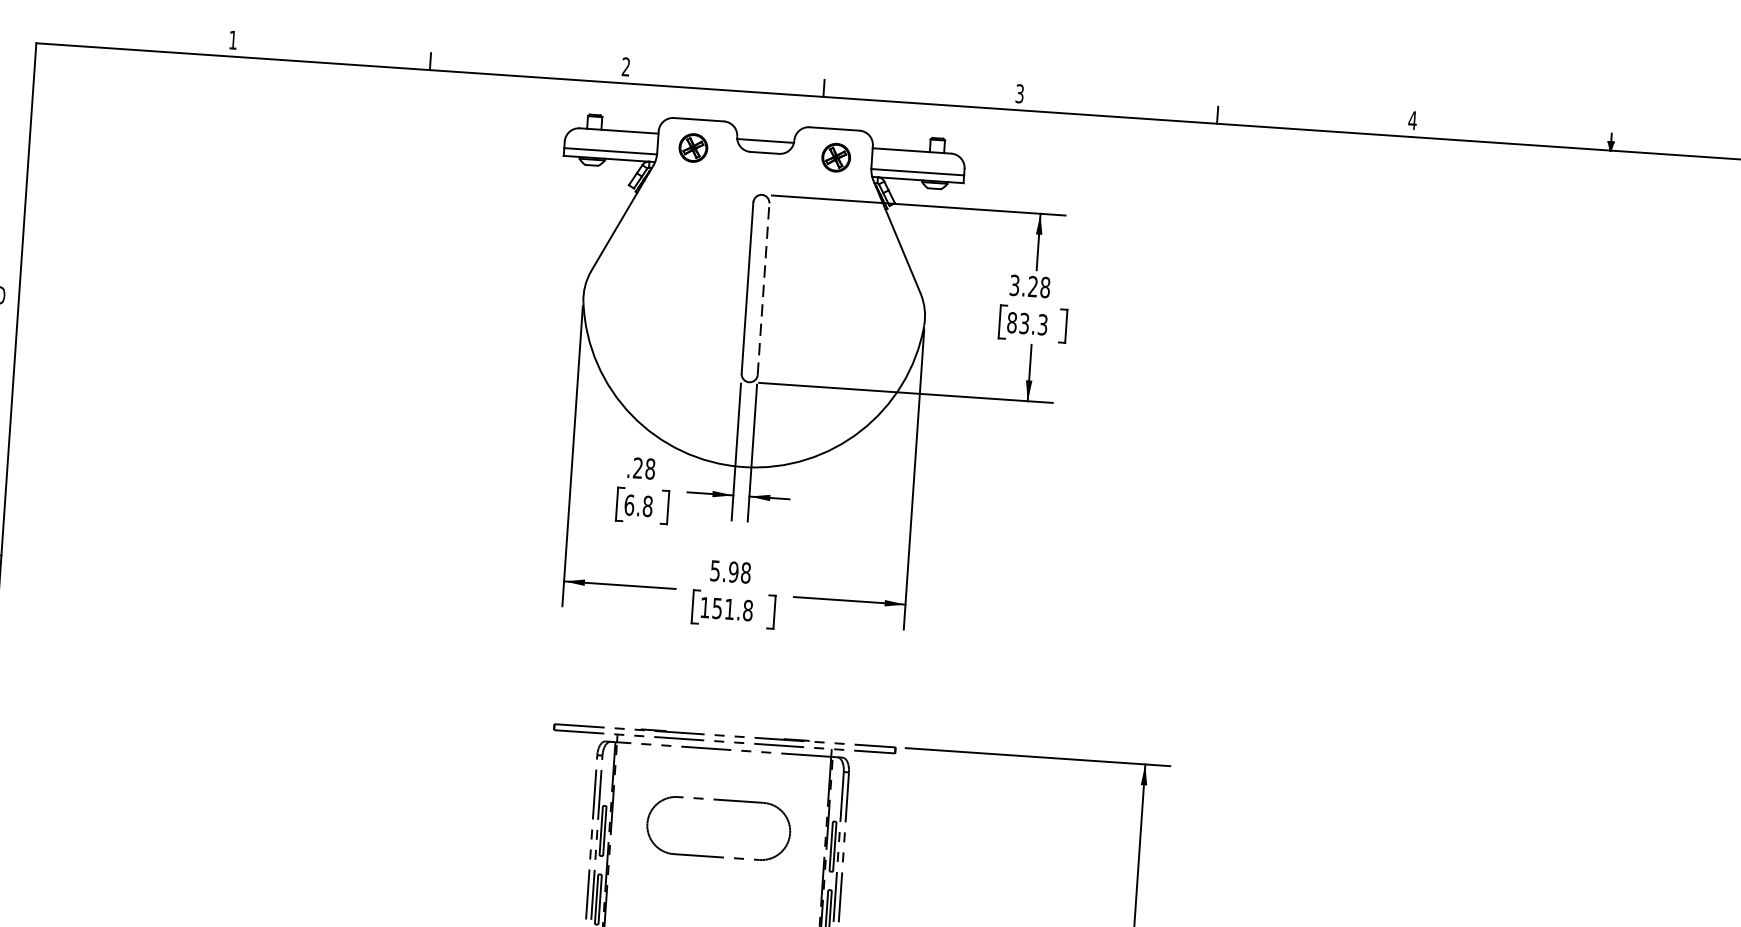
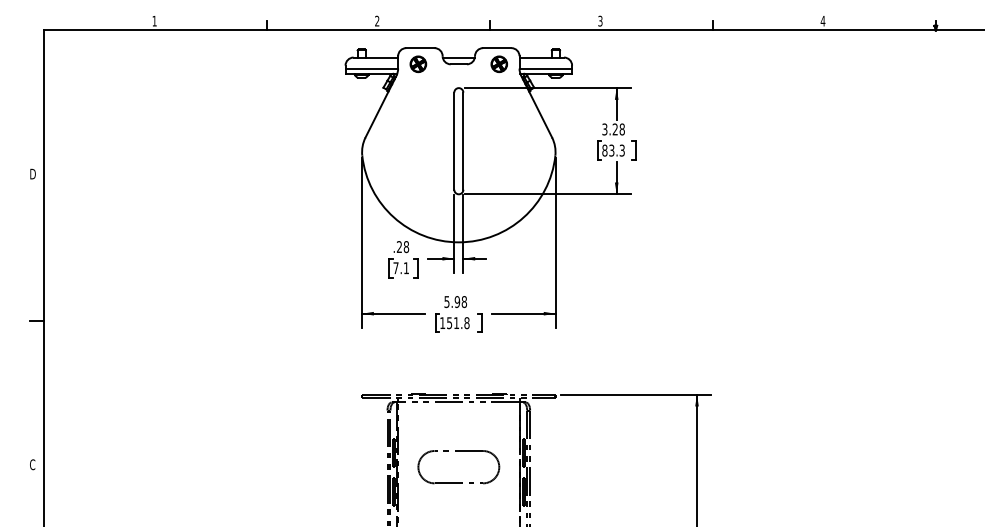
line: (763, 289) -> (463, 141), dashed -> solid
text: (639, 506) -> (401, 268), 6.8 -> 7.1
part: (716, 855) -> (458, 482), moved

